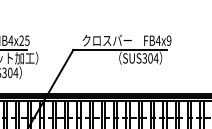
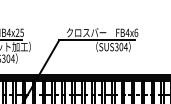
text: (168, 40) -> (135, 32), FB4x9 -> FB4x6

